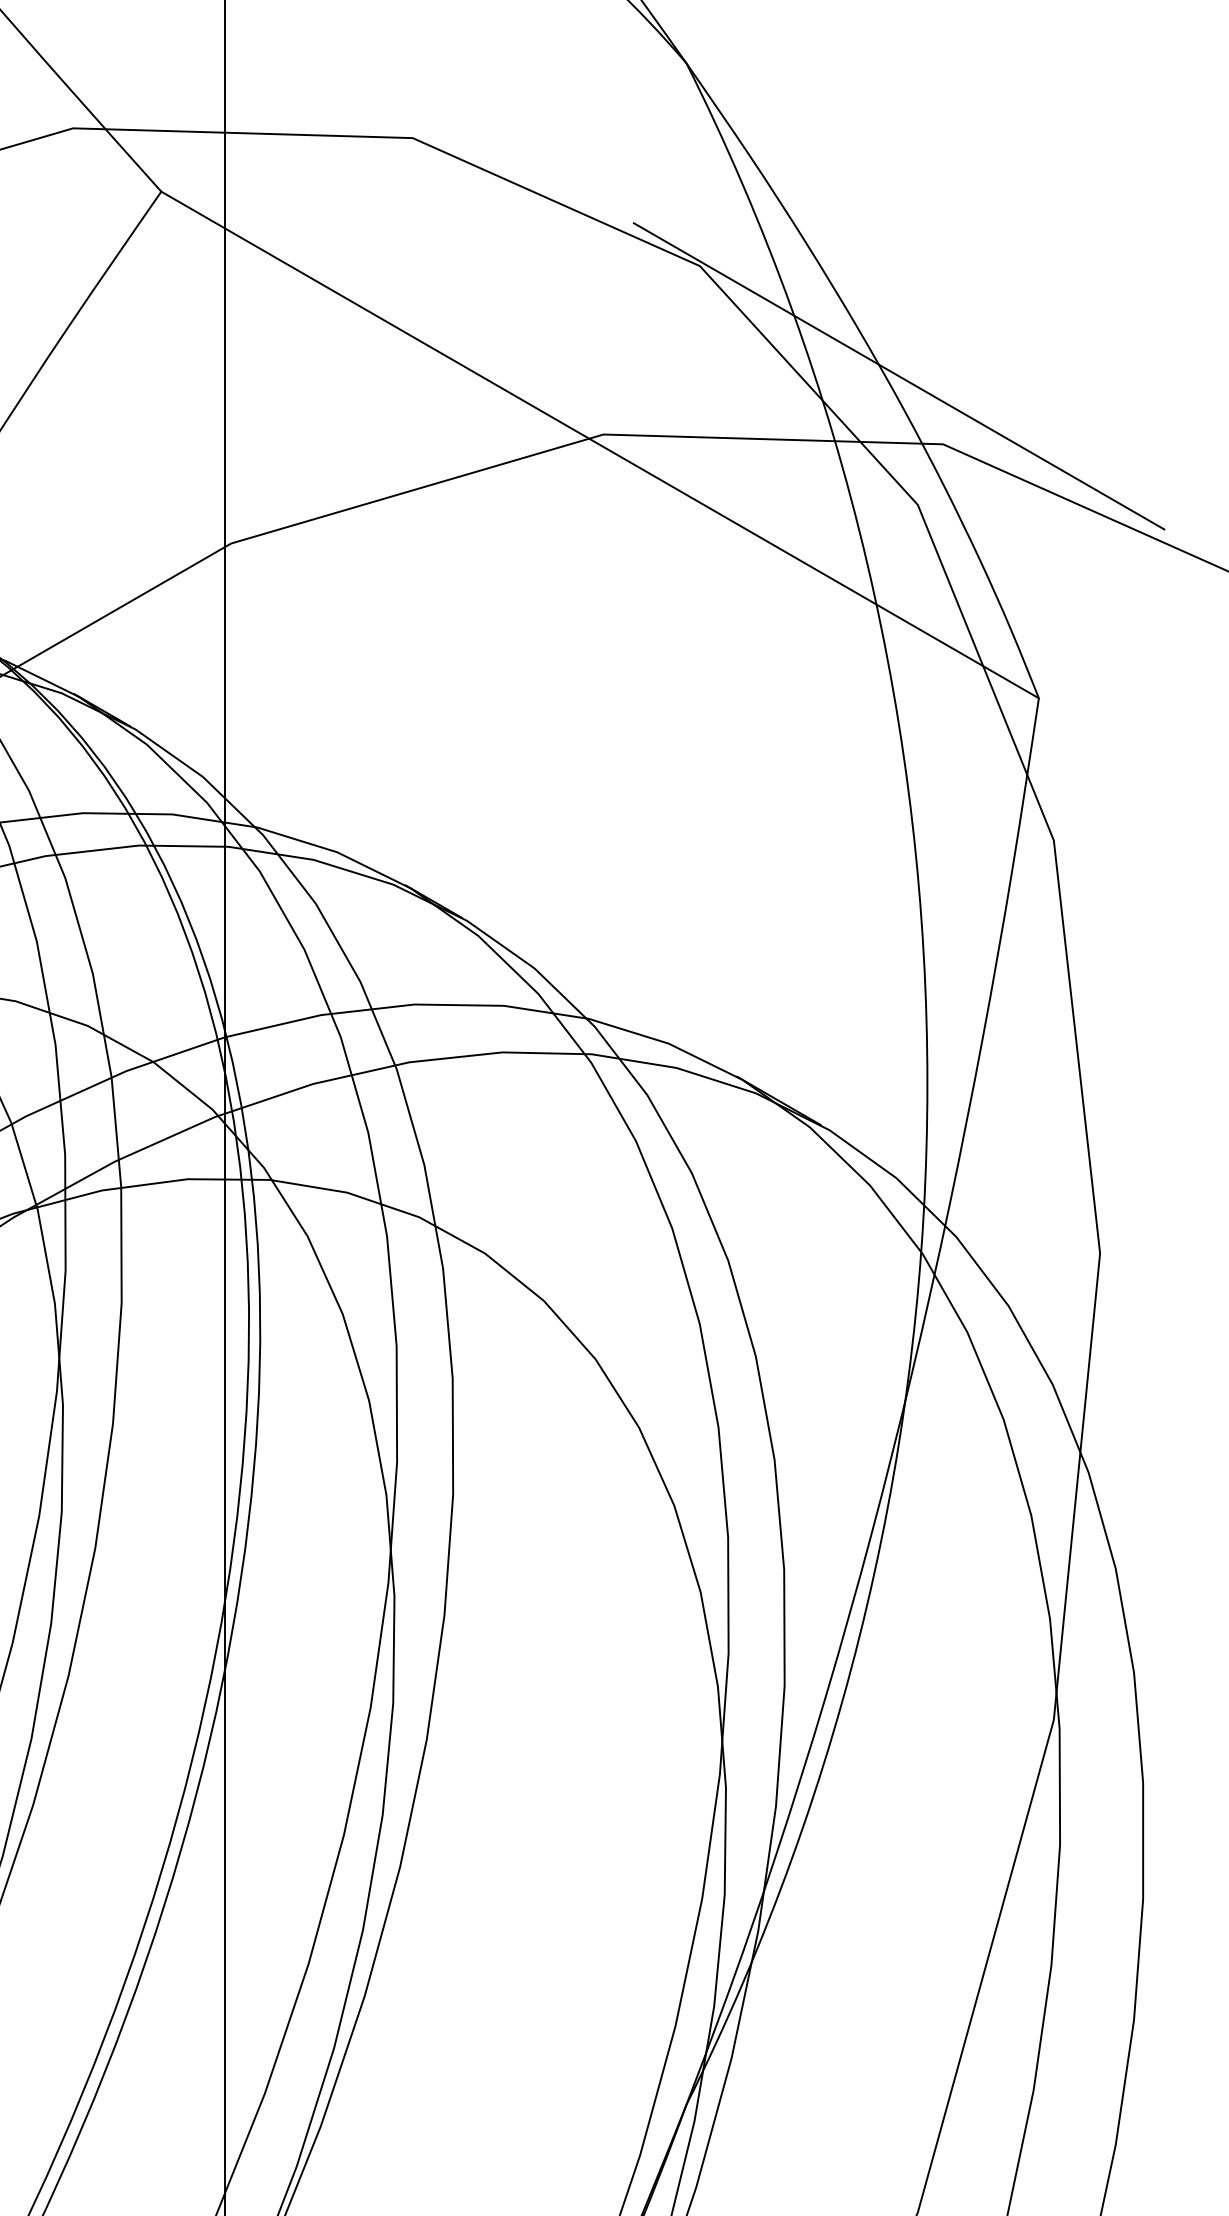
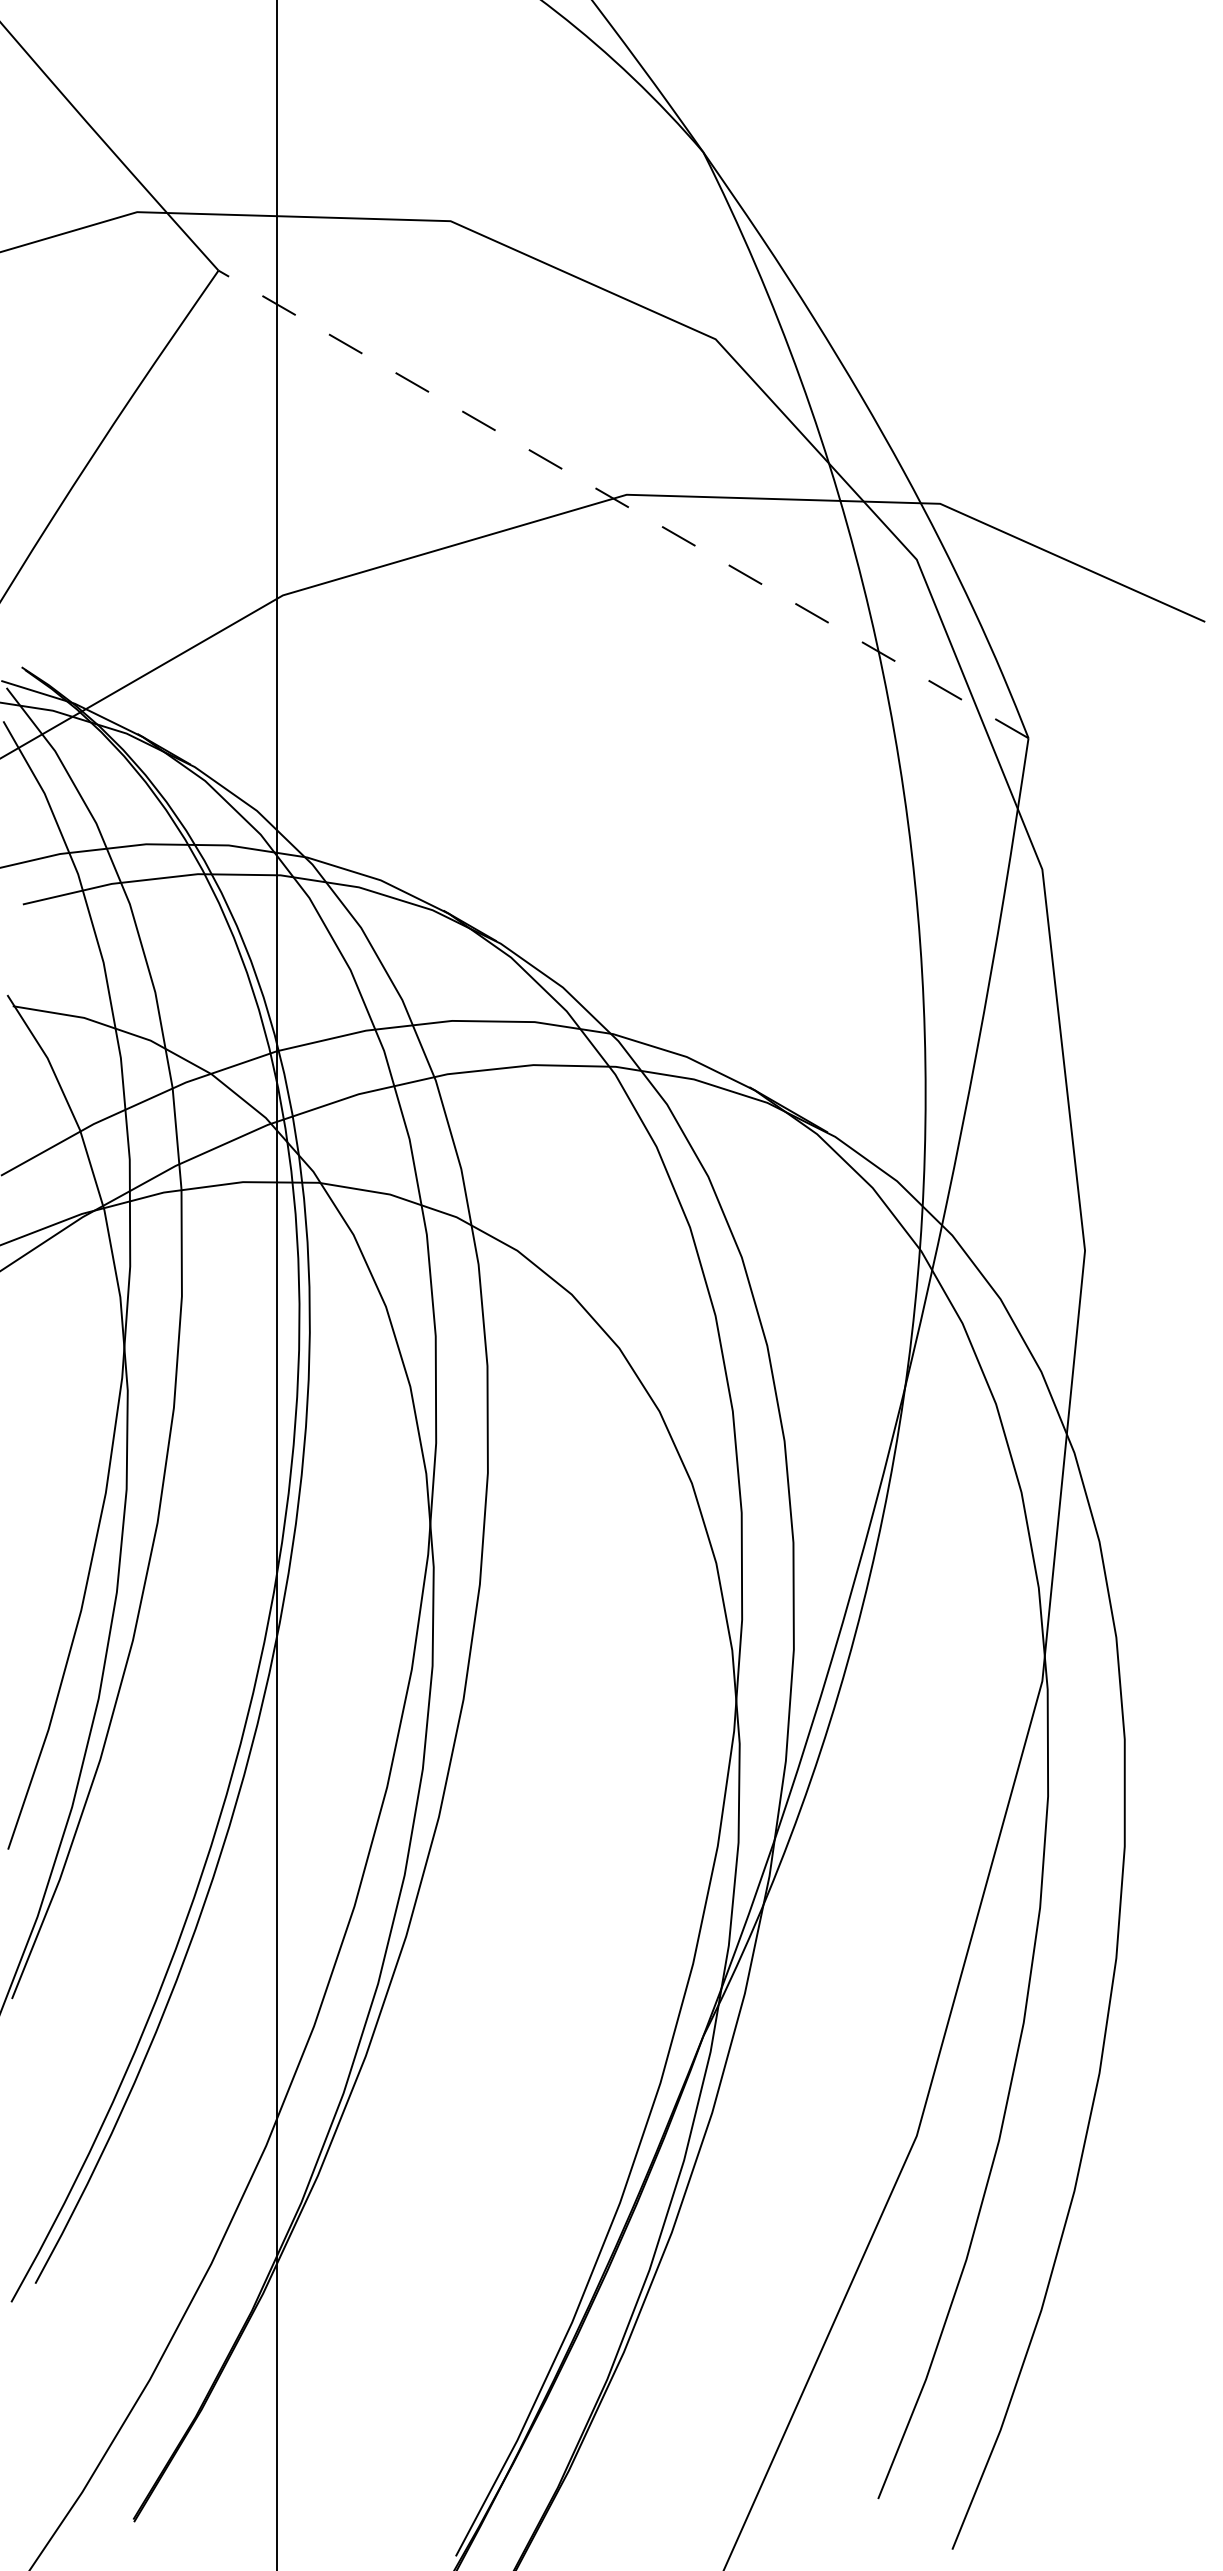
line: (899, 375) -> (899, 440), removed
line: (600, 445) -> (623, 504), solid -> dashed

